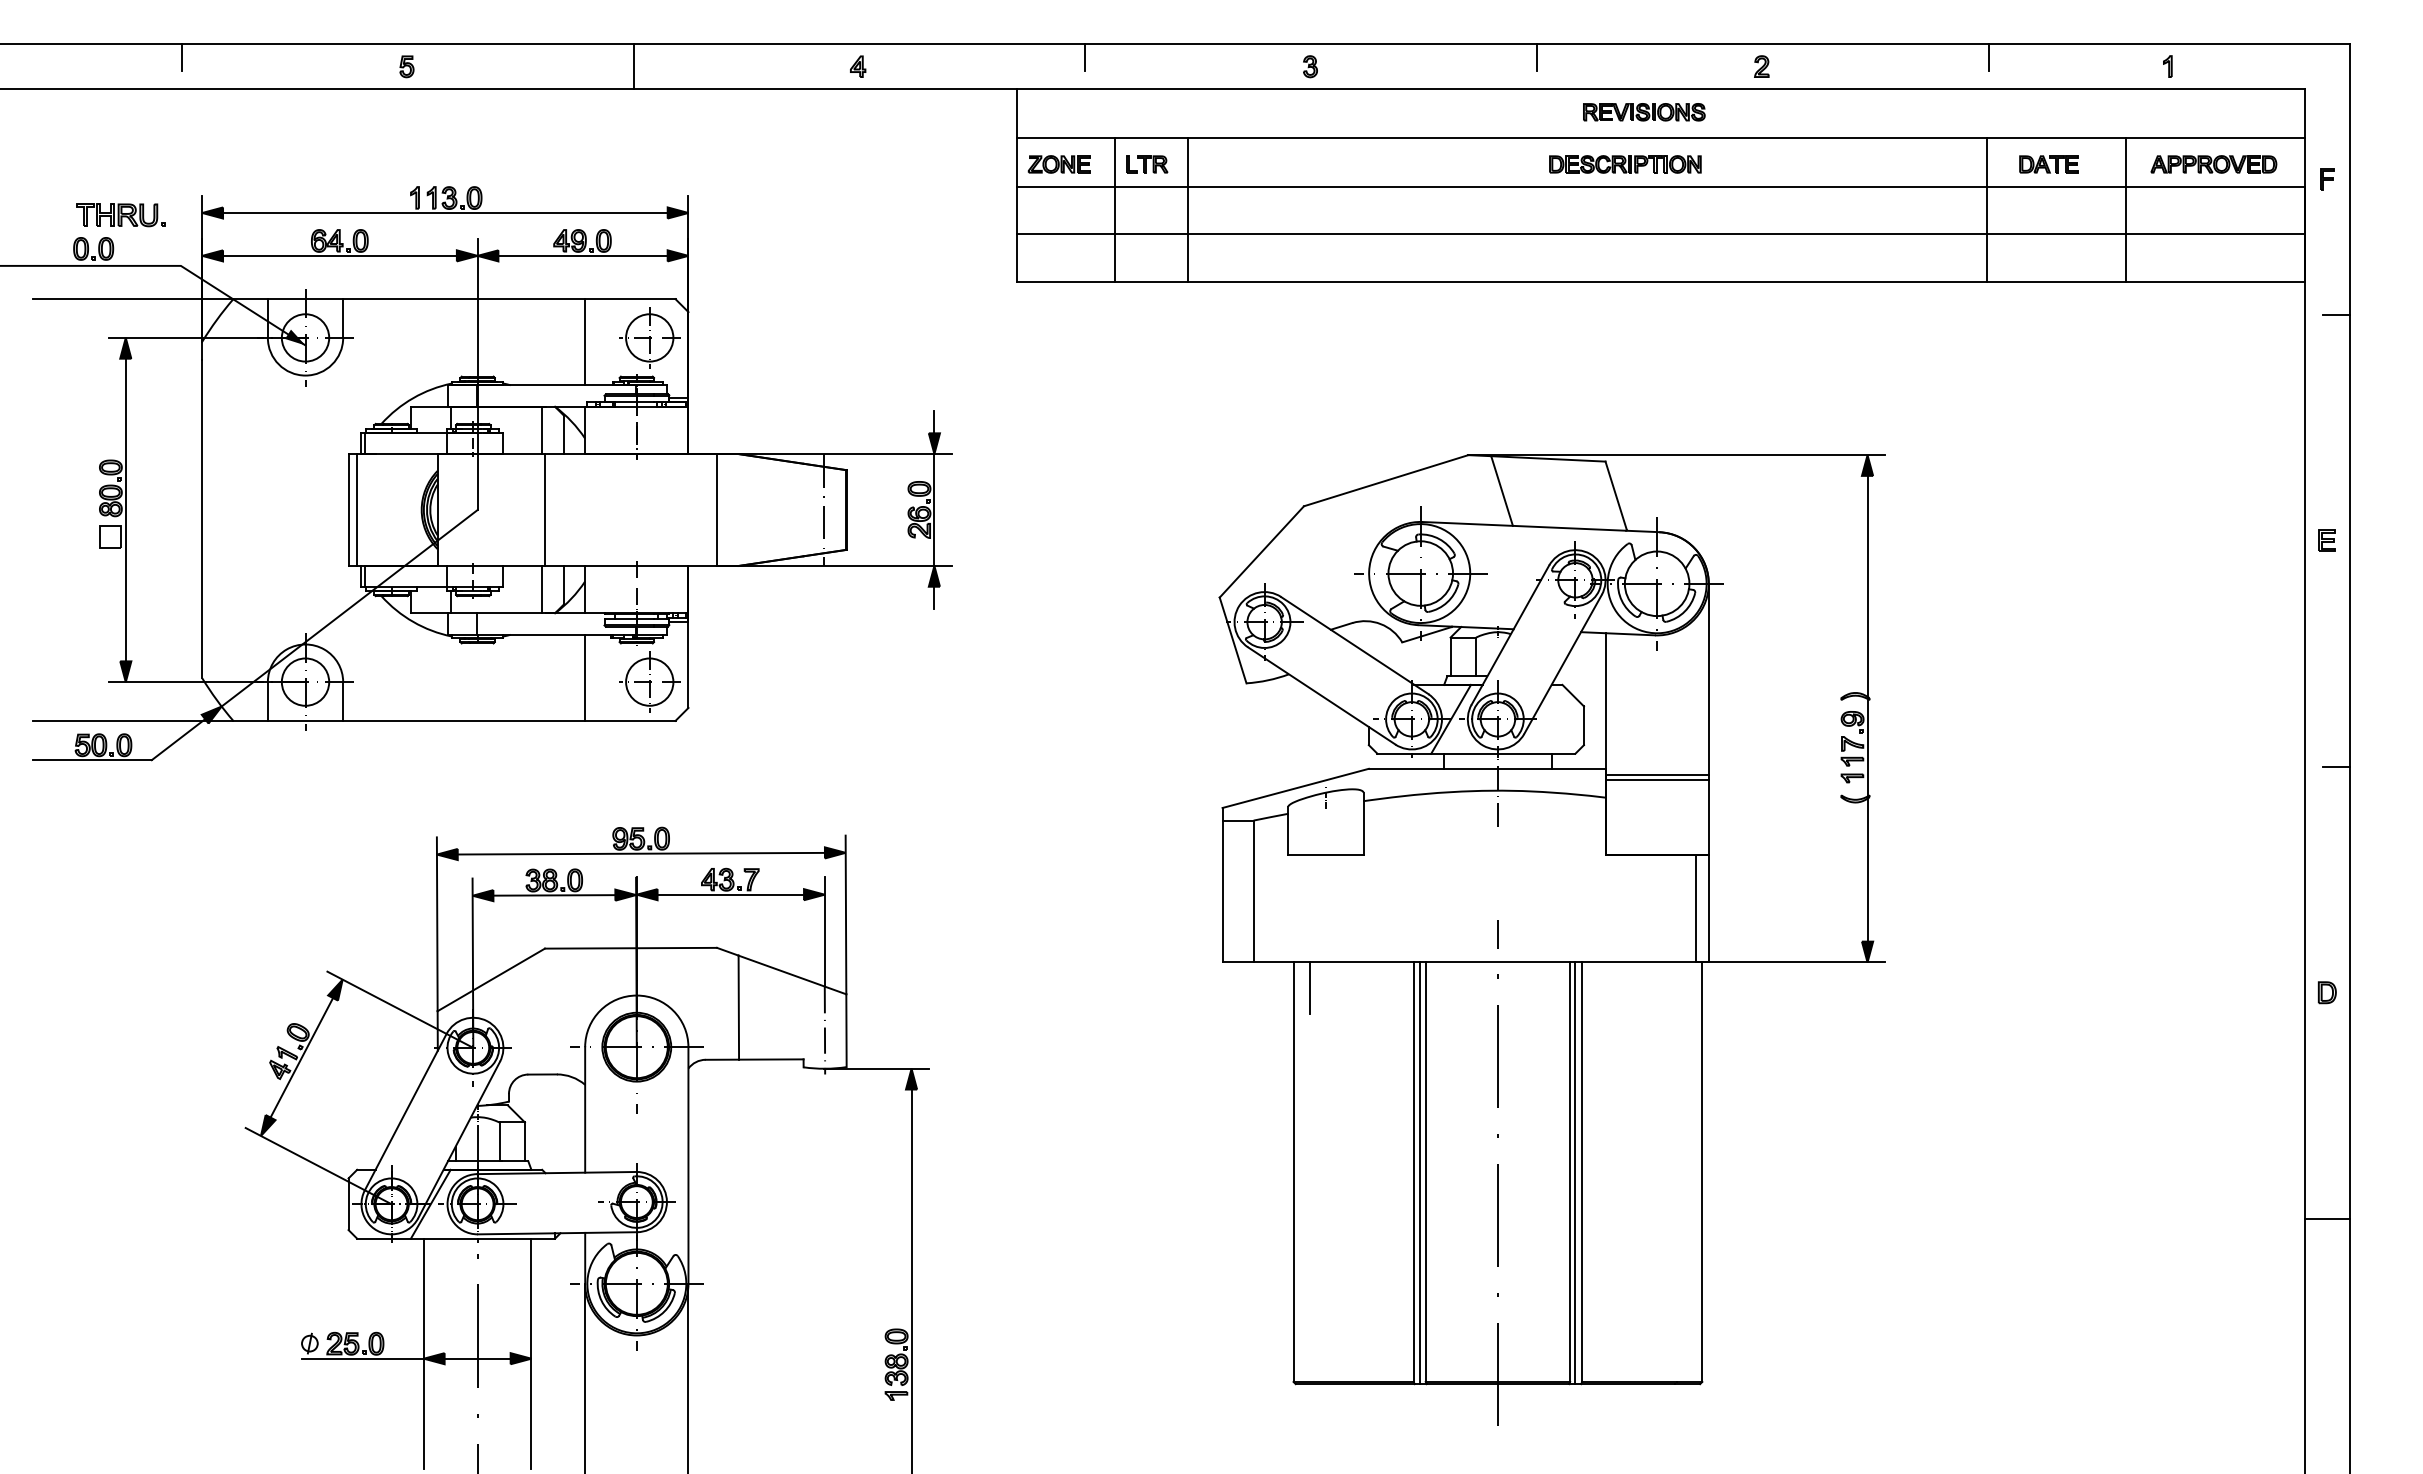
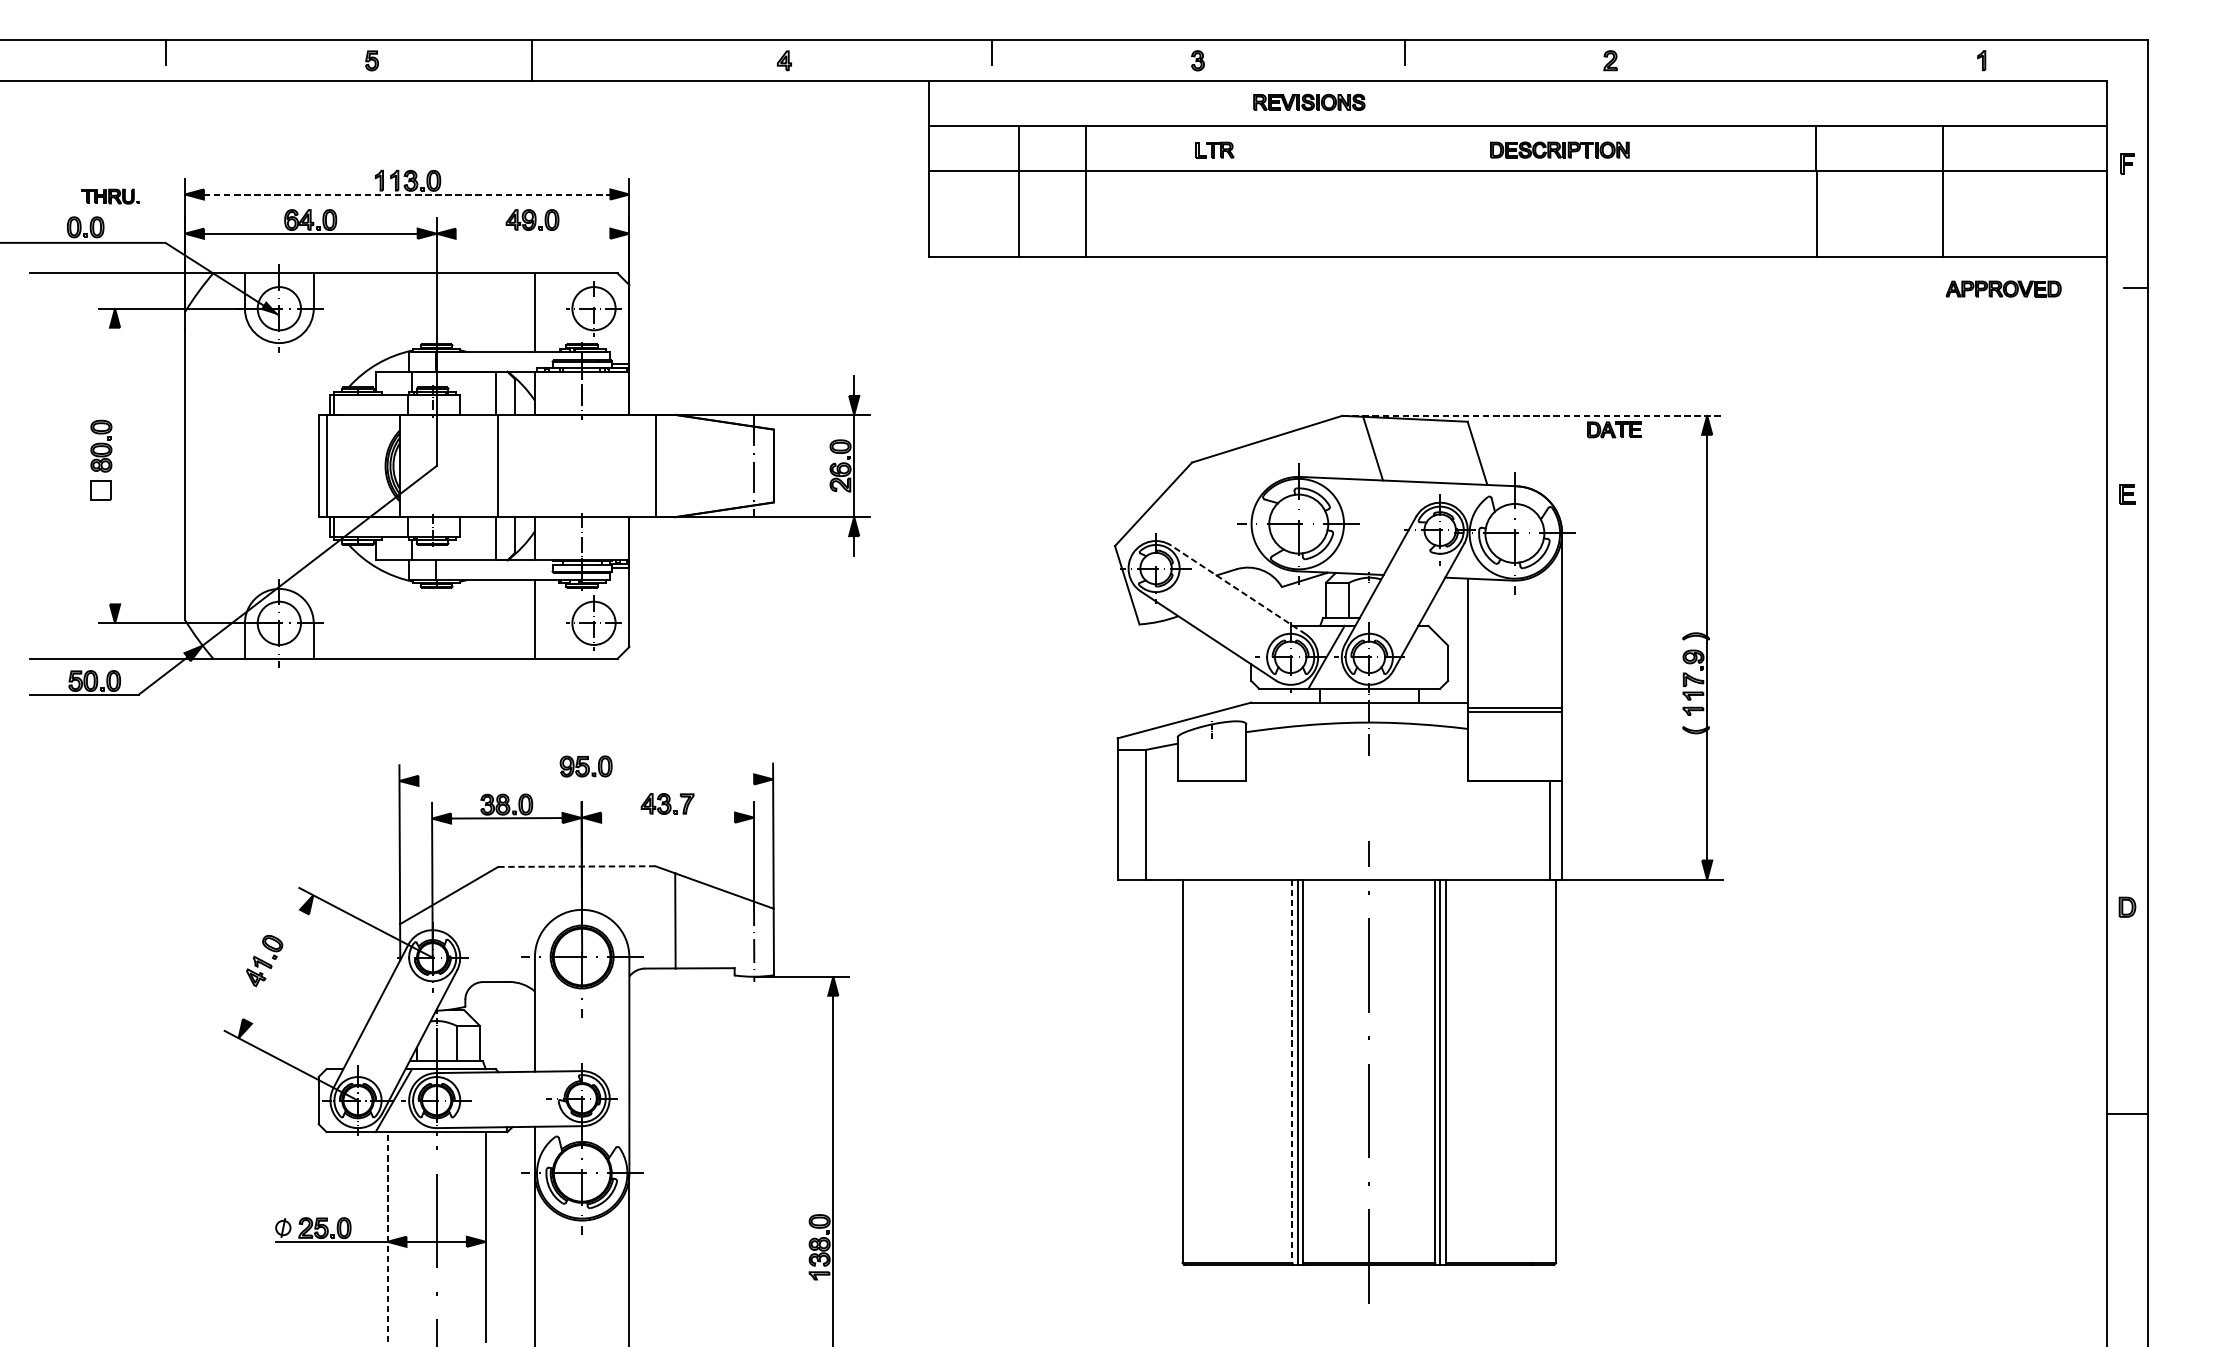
line: (1988, 57) -> (1817, 52), removed
line: (633, 66) -> (531, 60), moved
part: (1644, 112) -> (1309, 102), moved
part: (1058, 164) -> (967, 150), removed
part: (1147, 164) -> (1215, 150), moved
part: (1625, 164) -> (1559, 150), moved
part: (2048, 164) -> (1613, 429), moved
part: (2213, 164) -> (2003, 289), moved
line: (445, 212) -> (407, 194), solid -> dashed
part: (120, 215) -> (110, 196), size x0.7
line: (1660, 234) -> (1517, 214), removed
line: (582, 255) -> (532, 233), removed
line: (1677, 455) -> (1533, 416), solid -> dashed
line: (125, 509) -> (114, 465), removed
line: (1354, 645) -> (1238, 589), solid -> dashed
line: (2336, 766) -> (2135, 700), removed
line: (640, 853) -> (585, 779), removed
line: (730, 894) -> (667, 817), removed
line: (631, 948) -> (577, 866), solid -> dashed
line: (1310, 988) -> (1197, 903), removed
line: (301, 1057) -> (275, 966), removed
line: (1413, 1172) -> (1292, 1071), solid -> dashed
line: (423, 1353) -> (387, 1237), solid -> dashed

